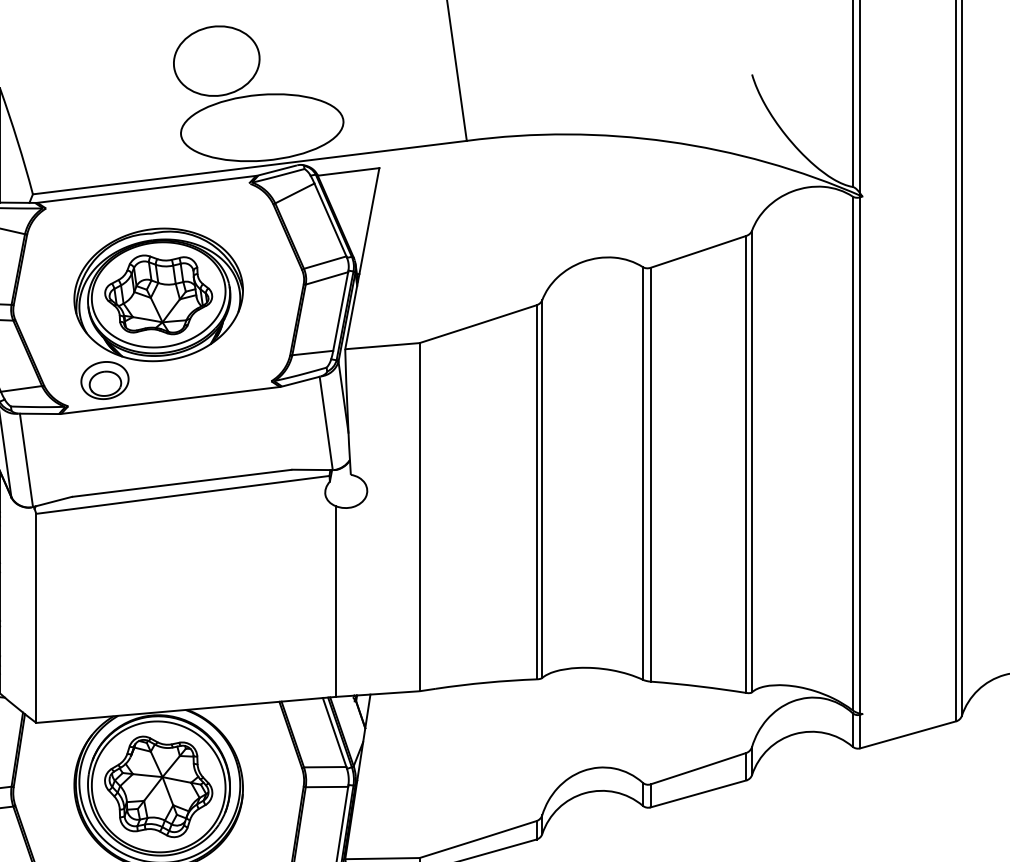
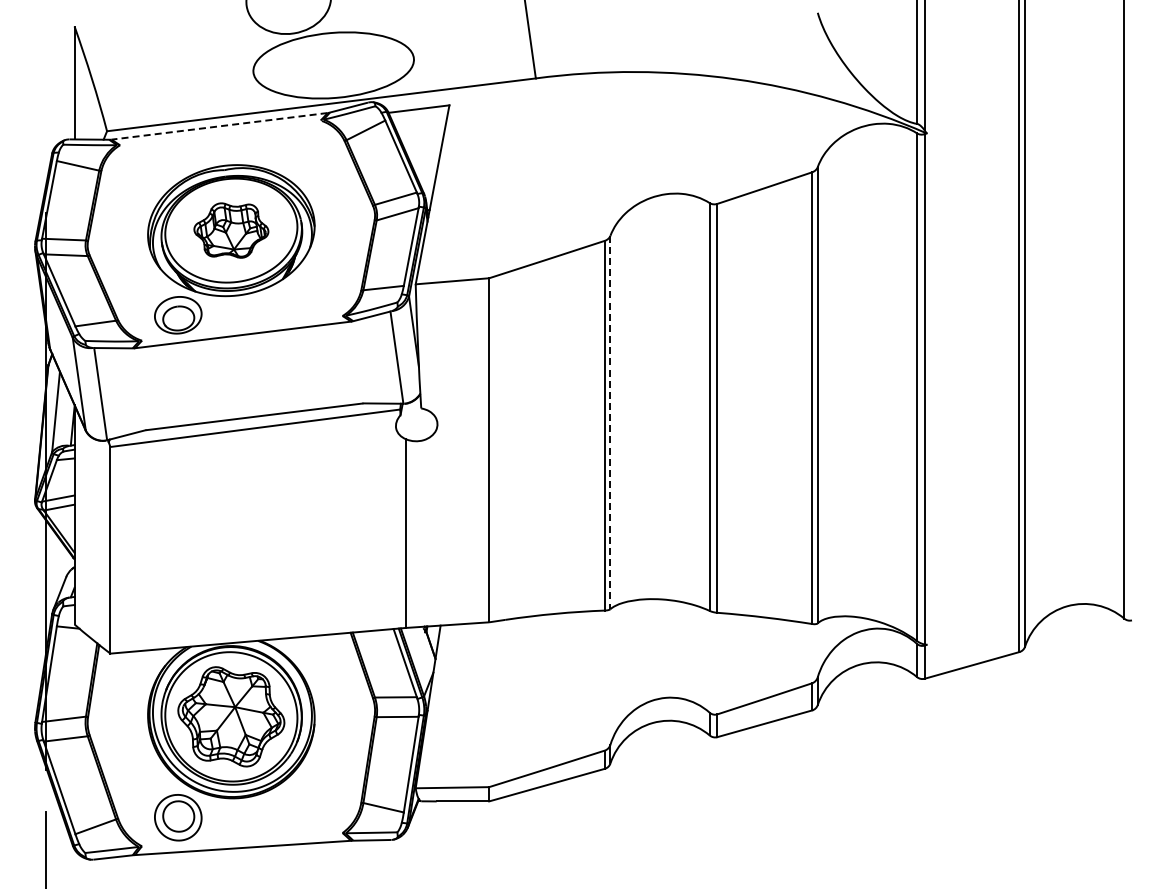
line: (146, 189) -> (219, 126), solid -> dashed
part: (158, 294) -> (231, 230), size x0.7
line: (542, 489) -> (610, 422), solid -> dashed

